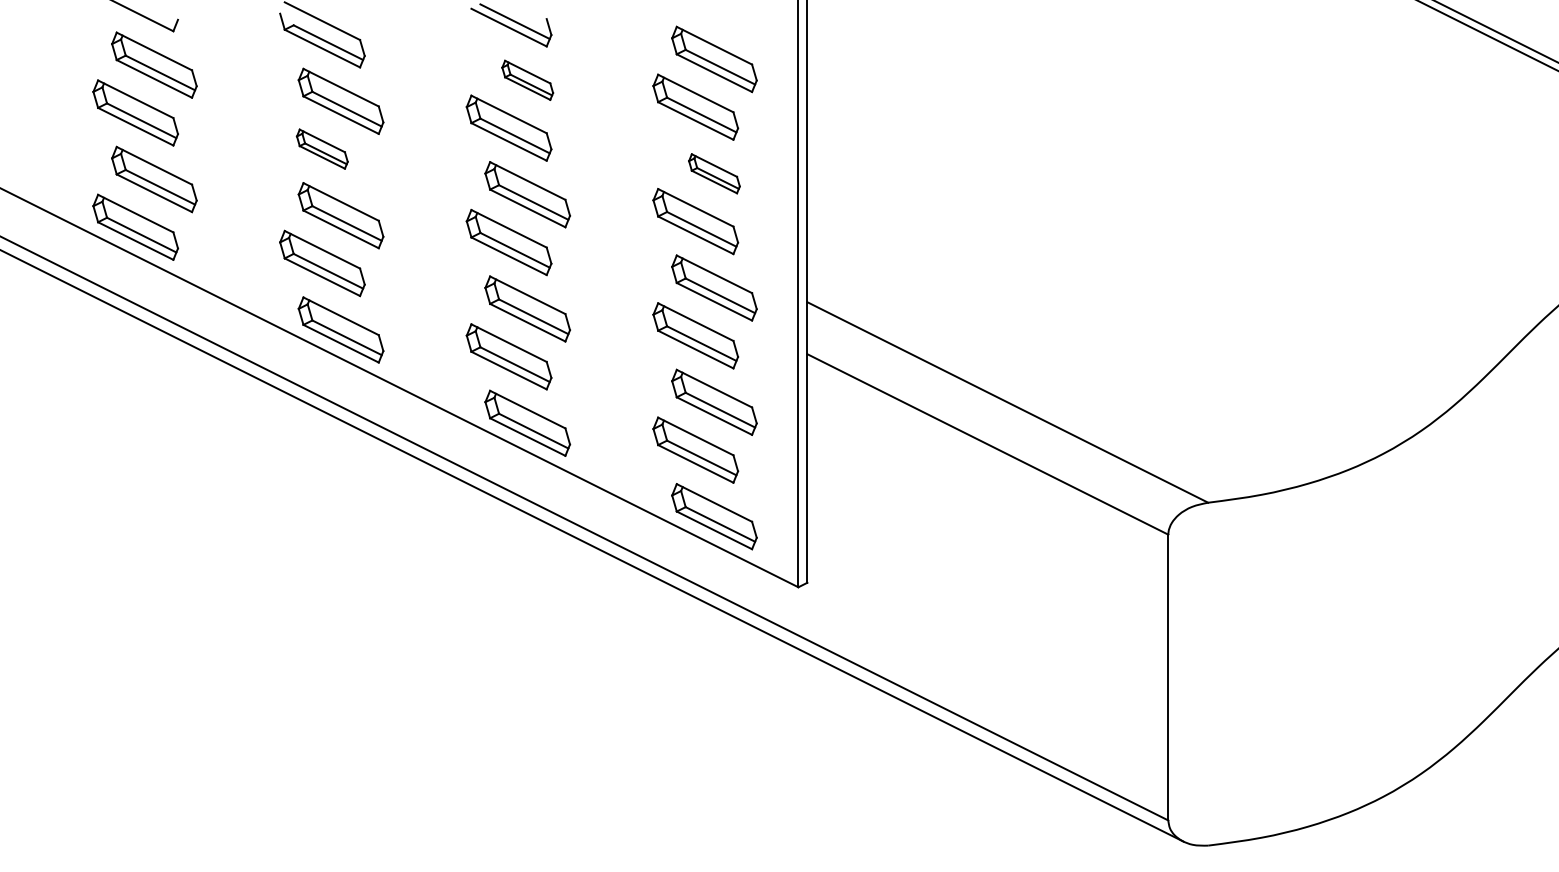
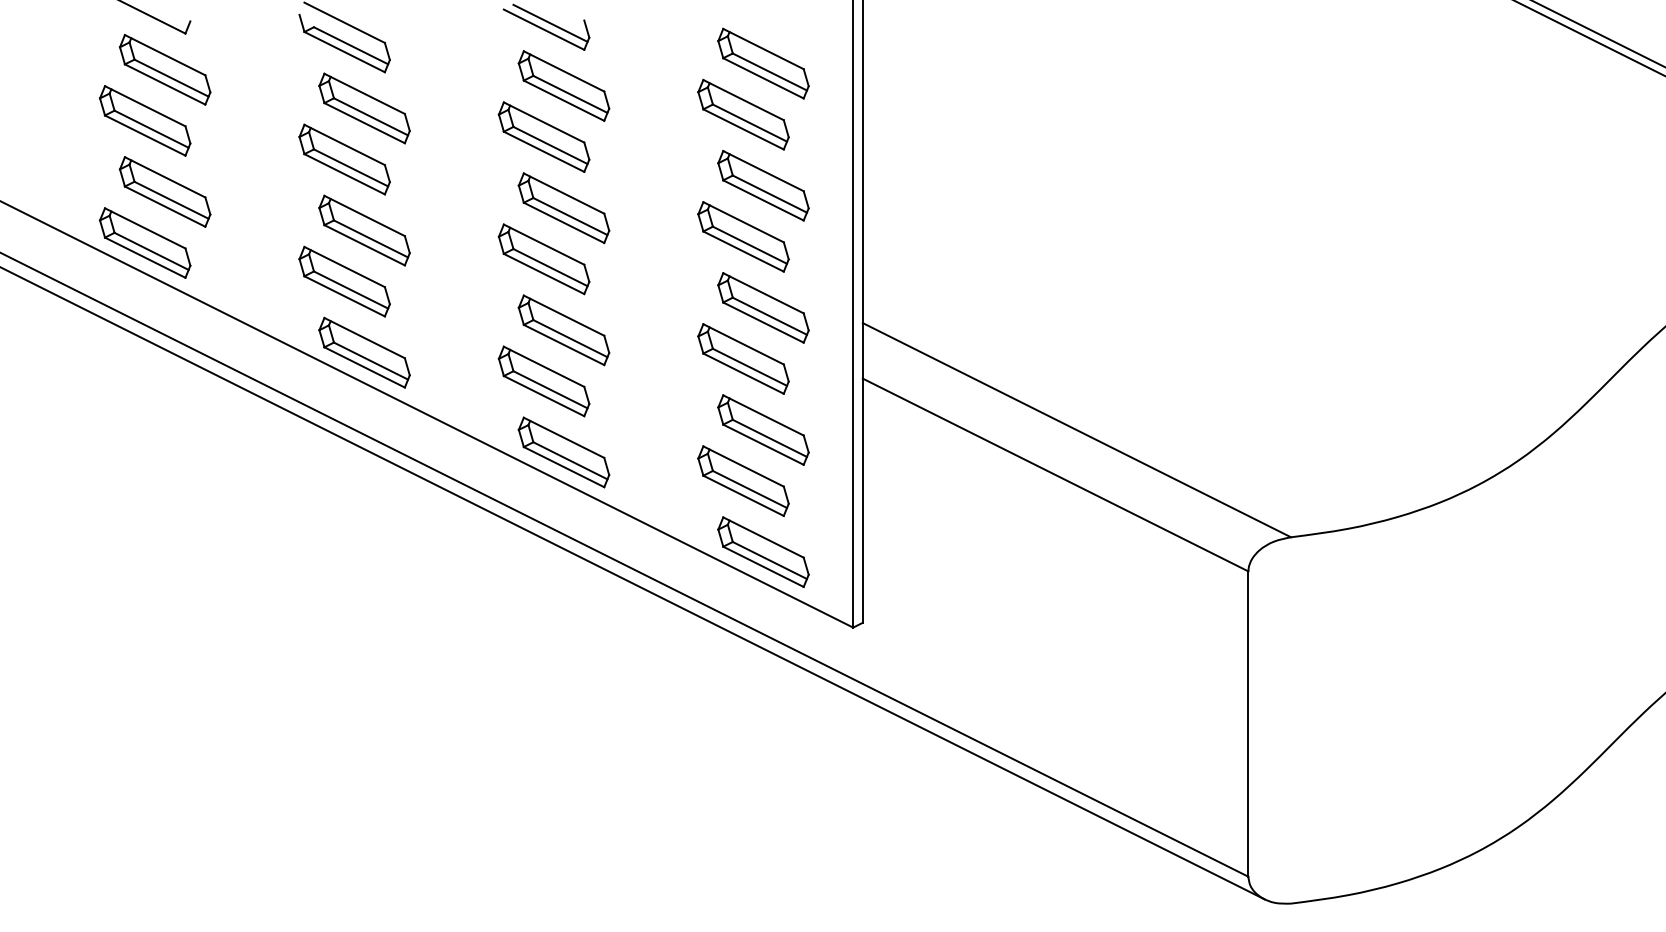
part: (527, 79) -> (563, 85), size x1.67
part: (322, 149) -> (344, 159), size x1.67
part: (714, 173) -> (763, 185), size x1.67

